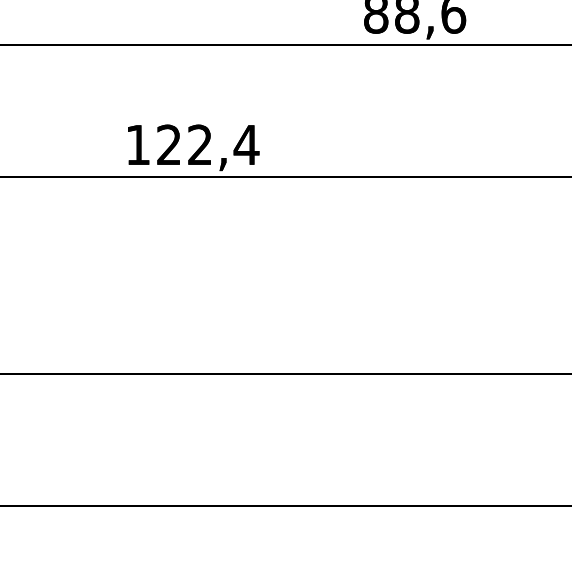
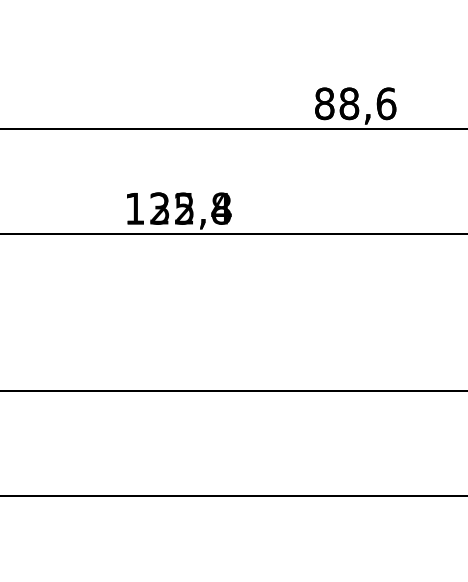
text: (207, 144) -> (190, 208), 122,4 -> 135,8

